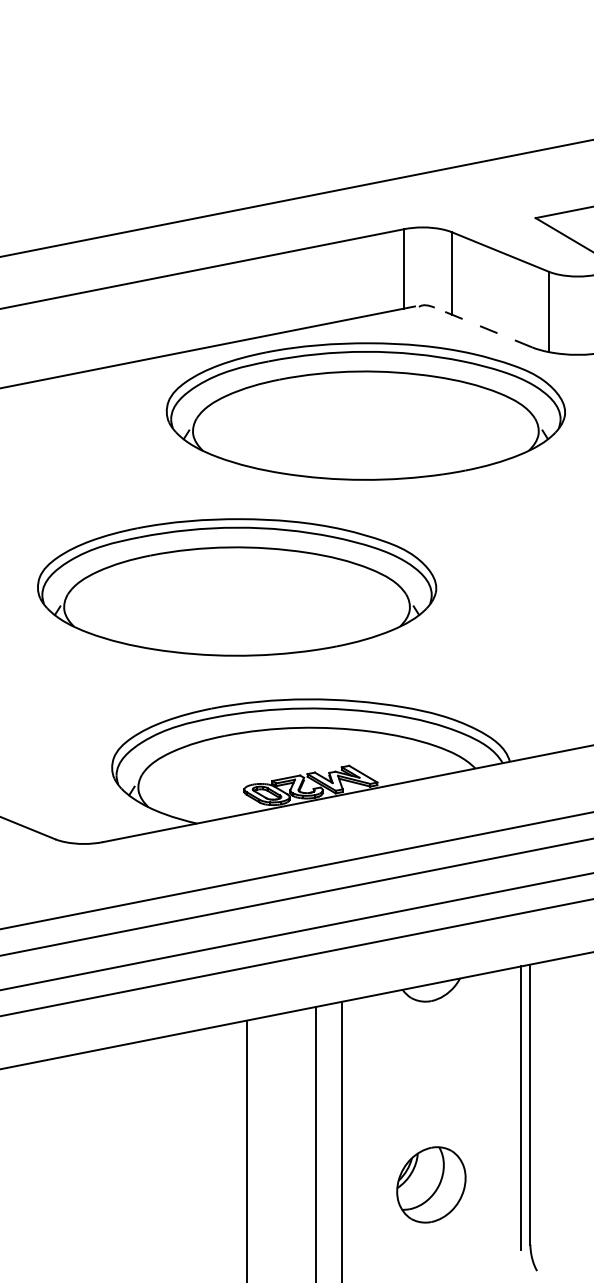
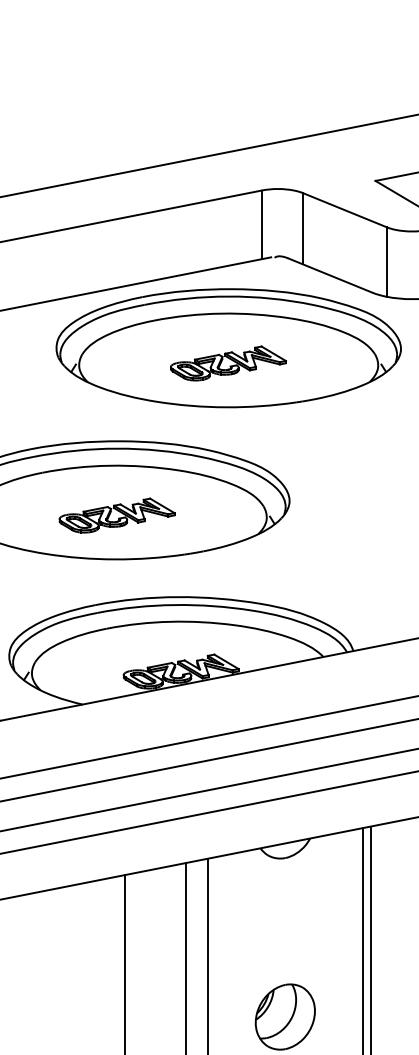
line: (483, 327) -> (330, 275), dashed -> solid
part: (365, 428) -> (228, 362), added
part: (236, 604) -> (116, 515), added

